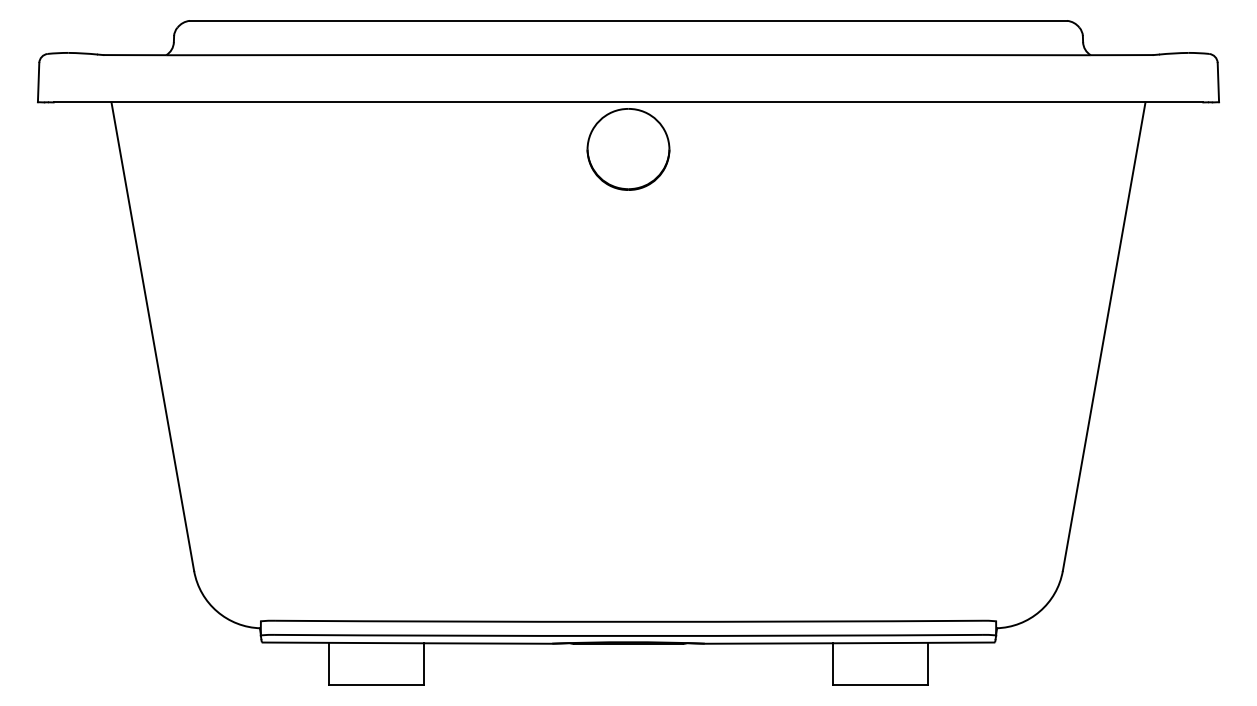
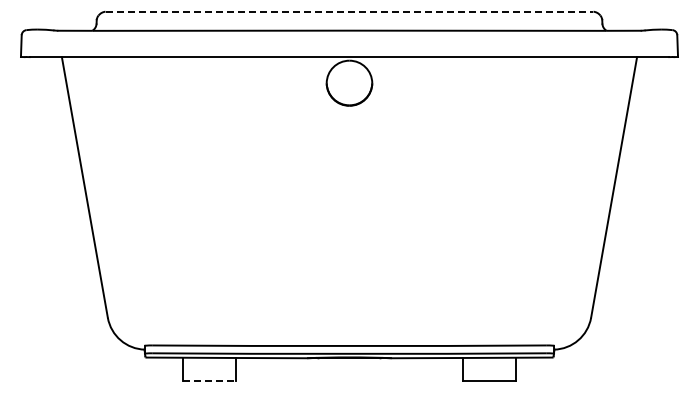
line: (628, 20) -> (349, 11), solid -> dashed
line: (376, 685) -> (209, 381), solid -> dashed

